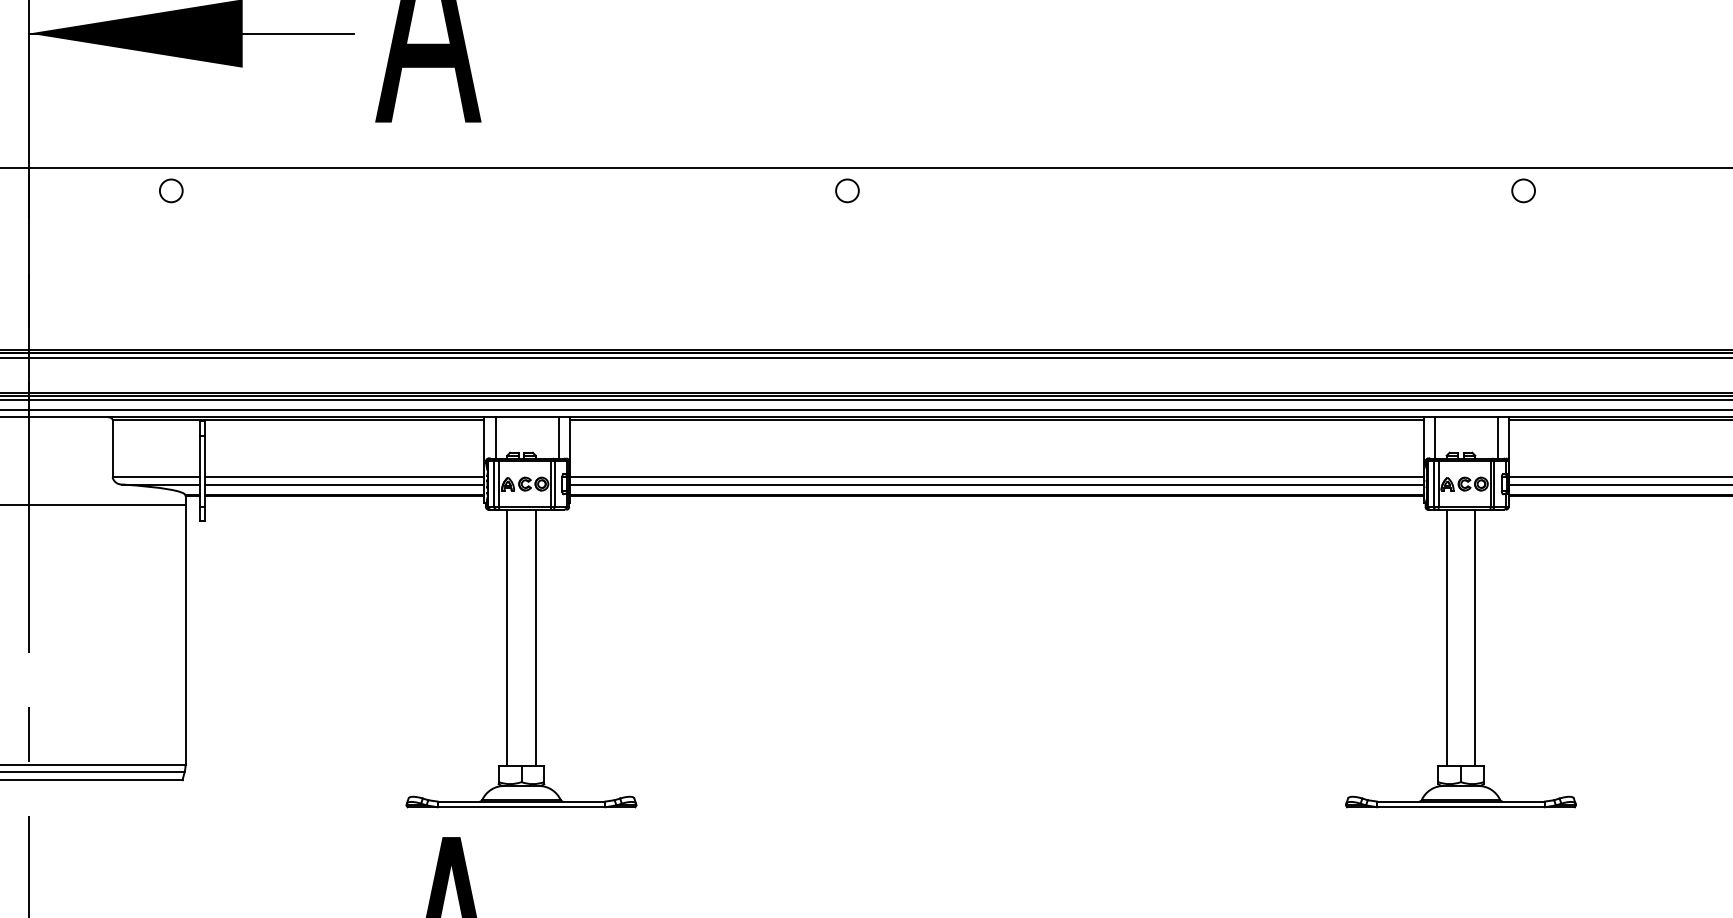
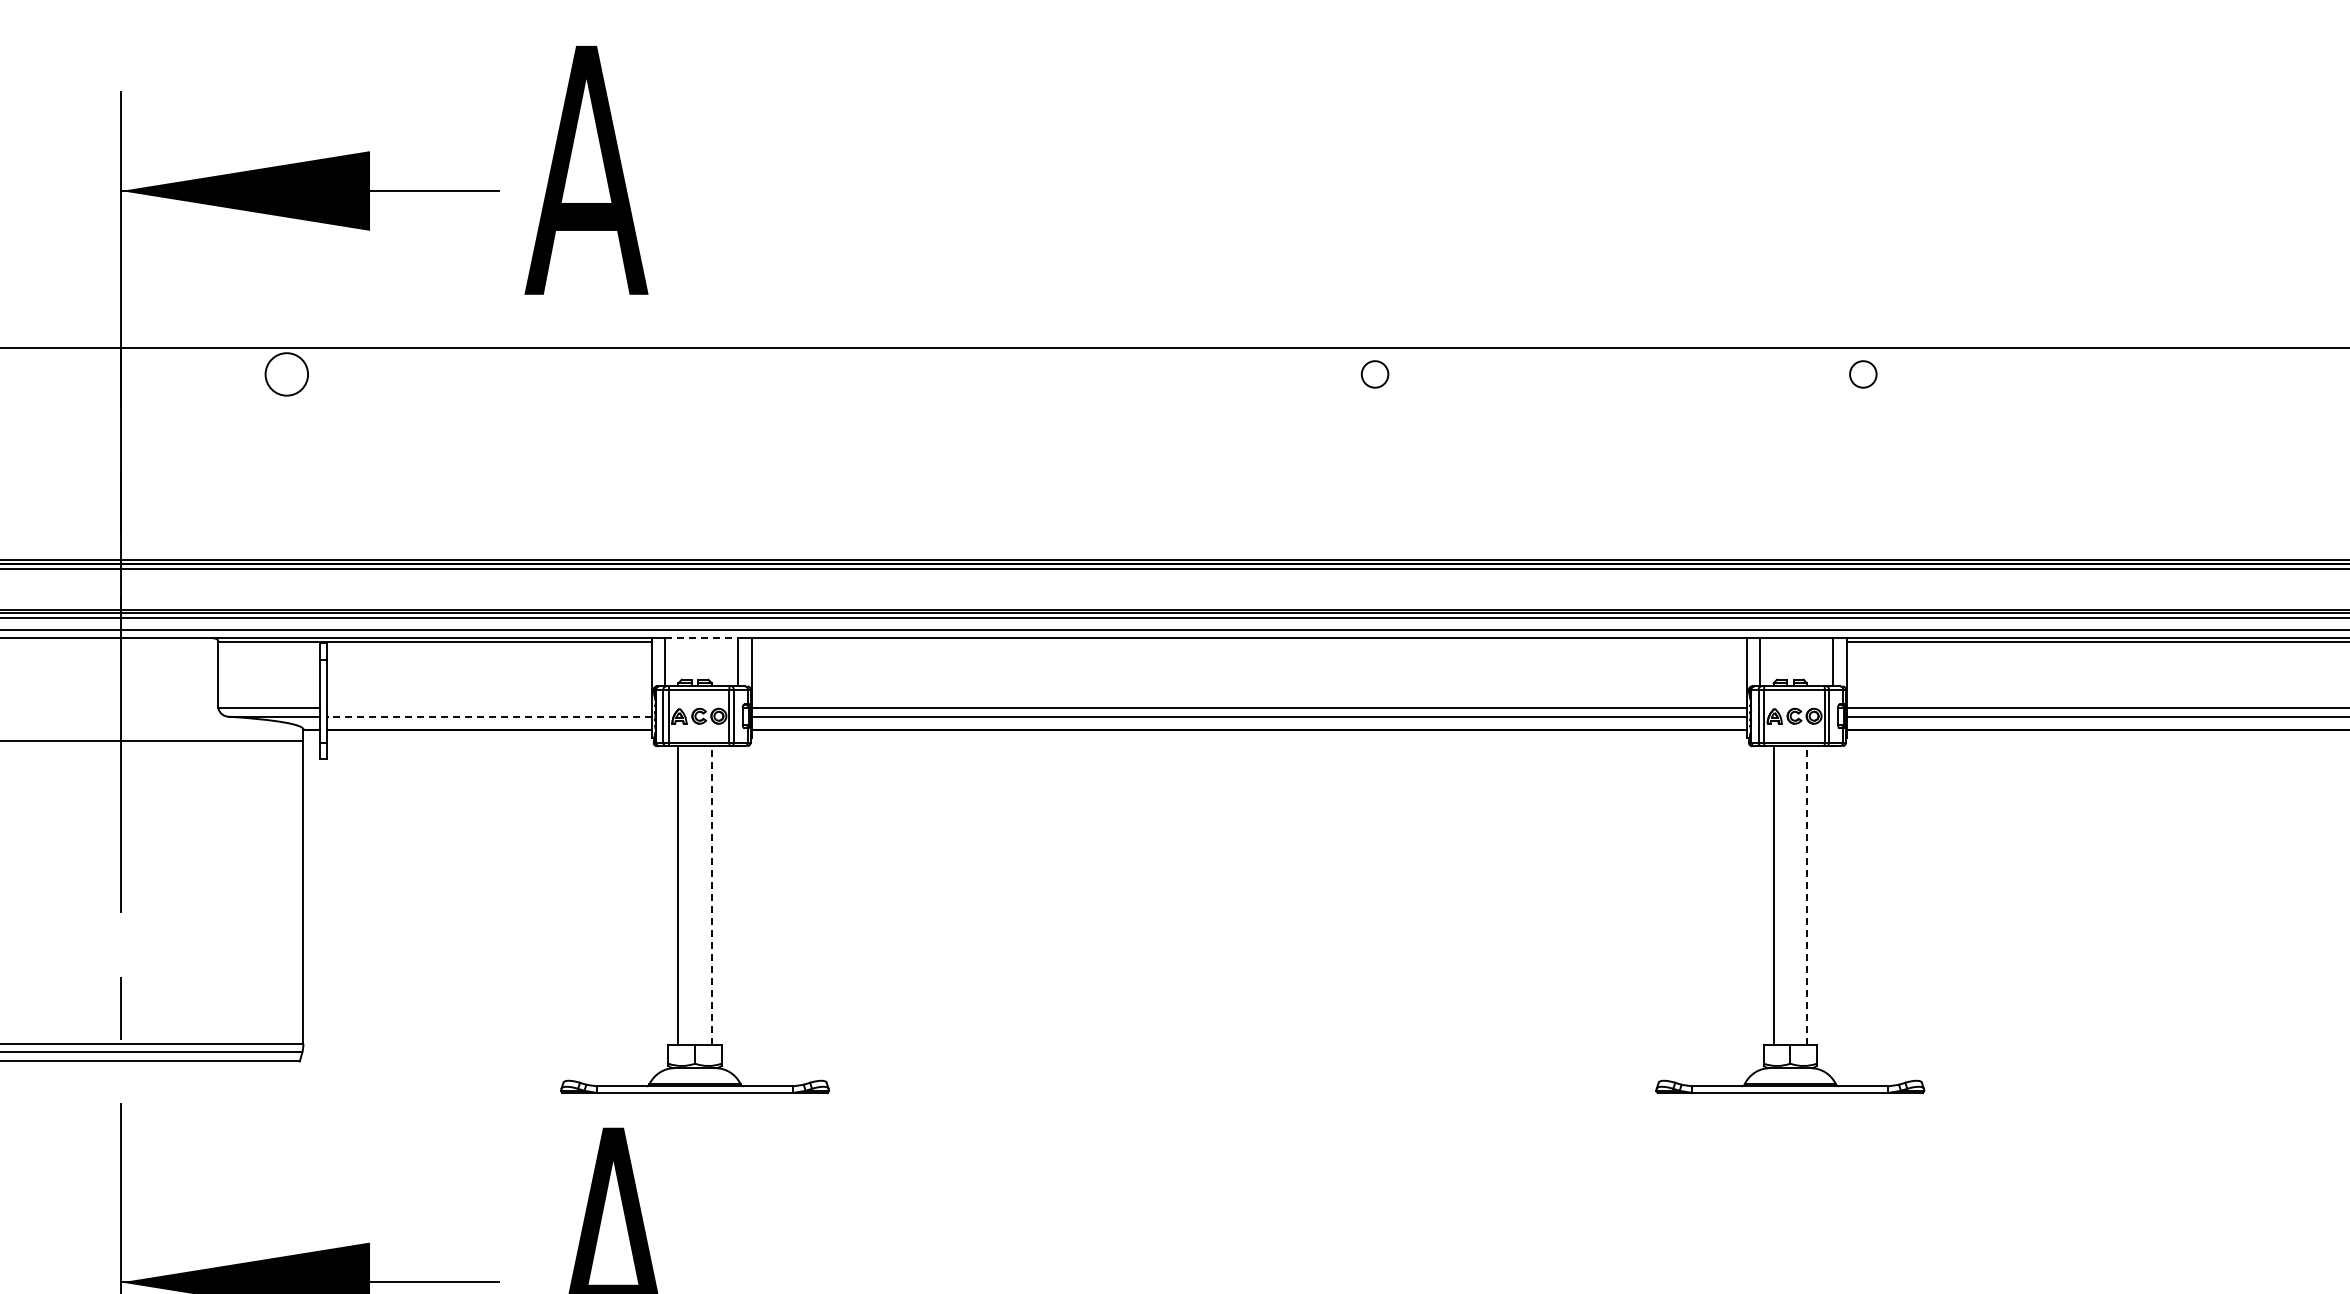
circle: (171, 190) -> (286, 374), size x1.6
circle: (846, 190) -> (1374, 374), moved
line: (527, 417) -> (701, 638), solid -> dashed
line: (997, 419) -> (1249, 641), removed
line: (344, 477) -> (488, 708), removed
line: (345, 484) -> (489, 716), solid -> dashed
line: (535, 637) -> (711, 895), solid -> dashed
line: (1474, 637) -> (1806, 895), solid -> dashed

